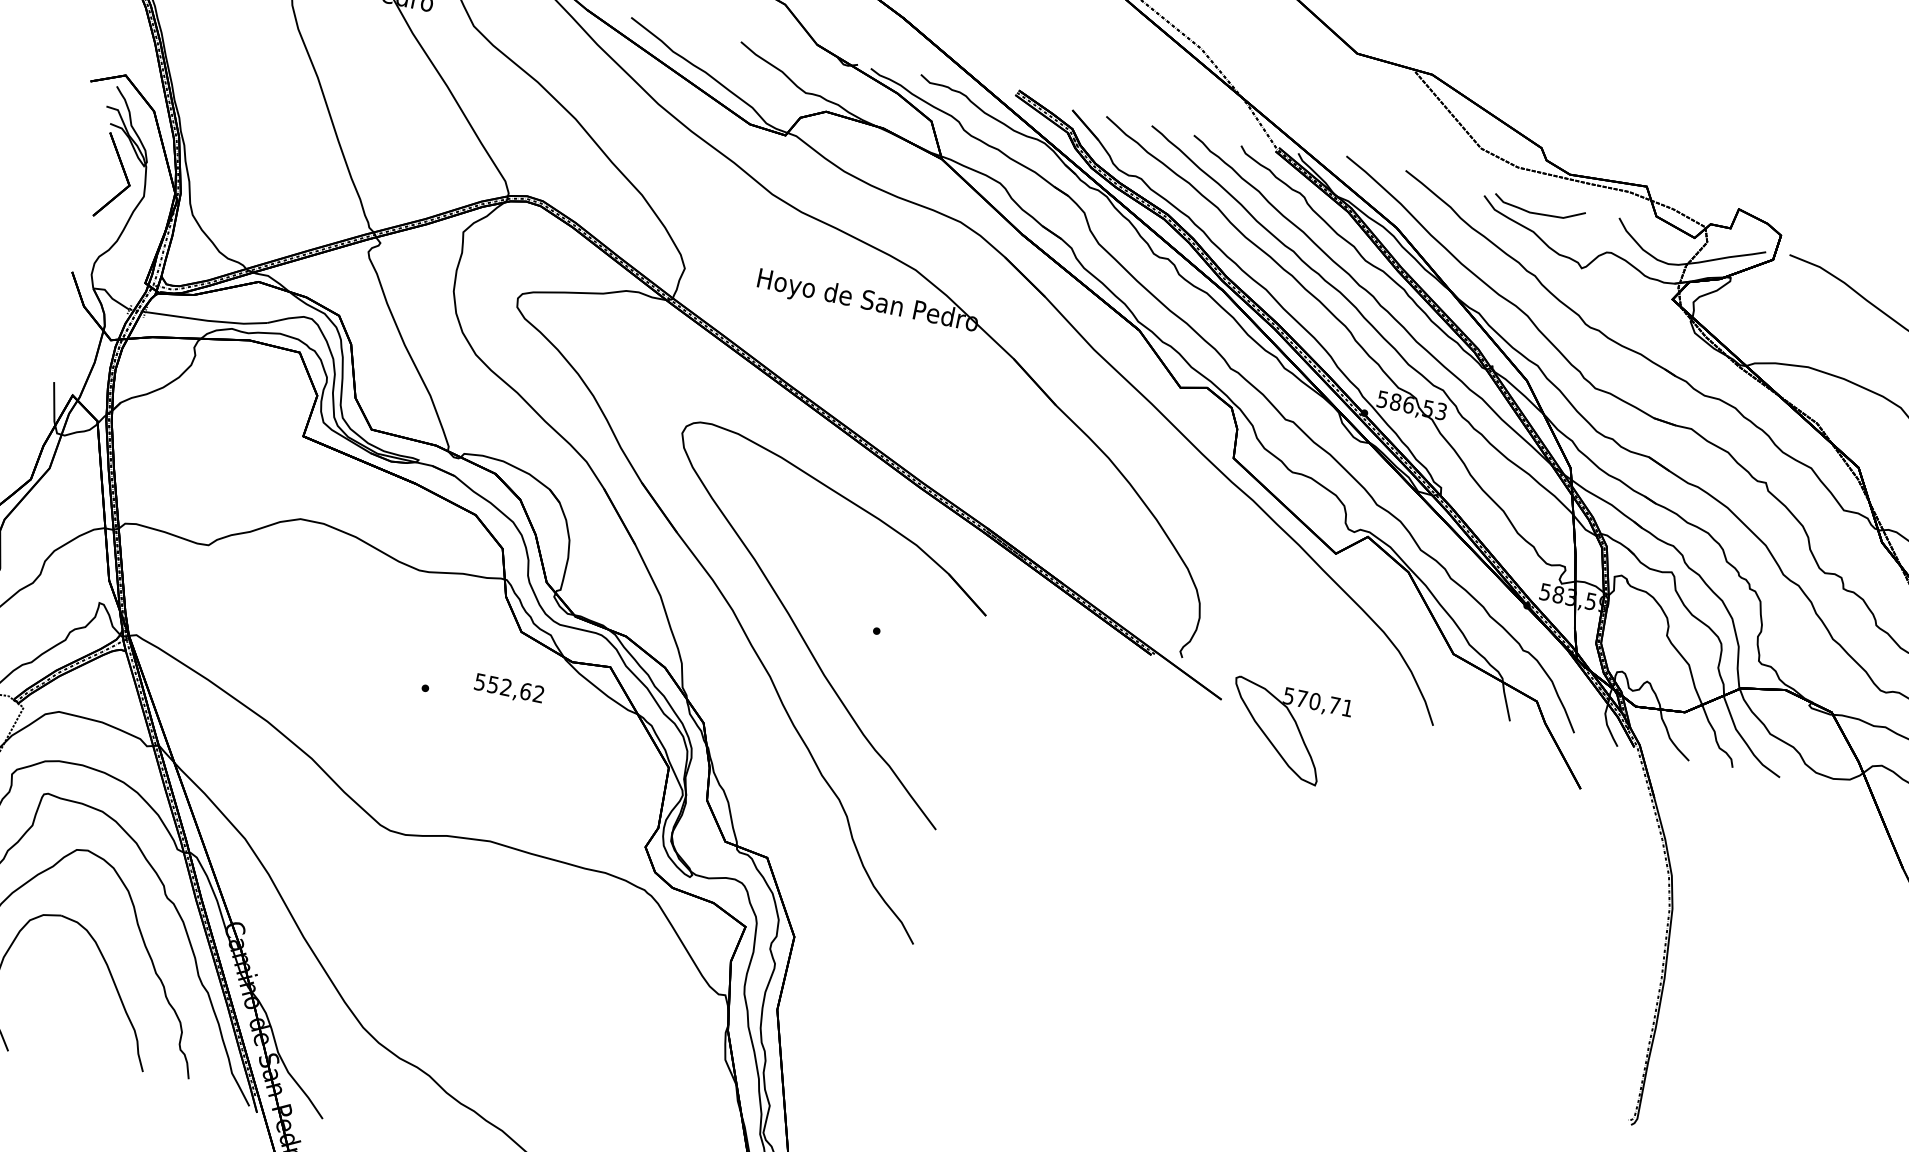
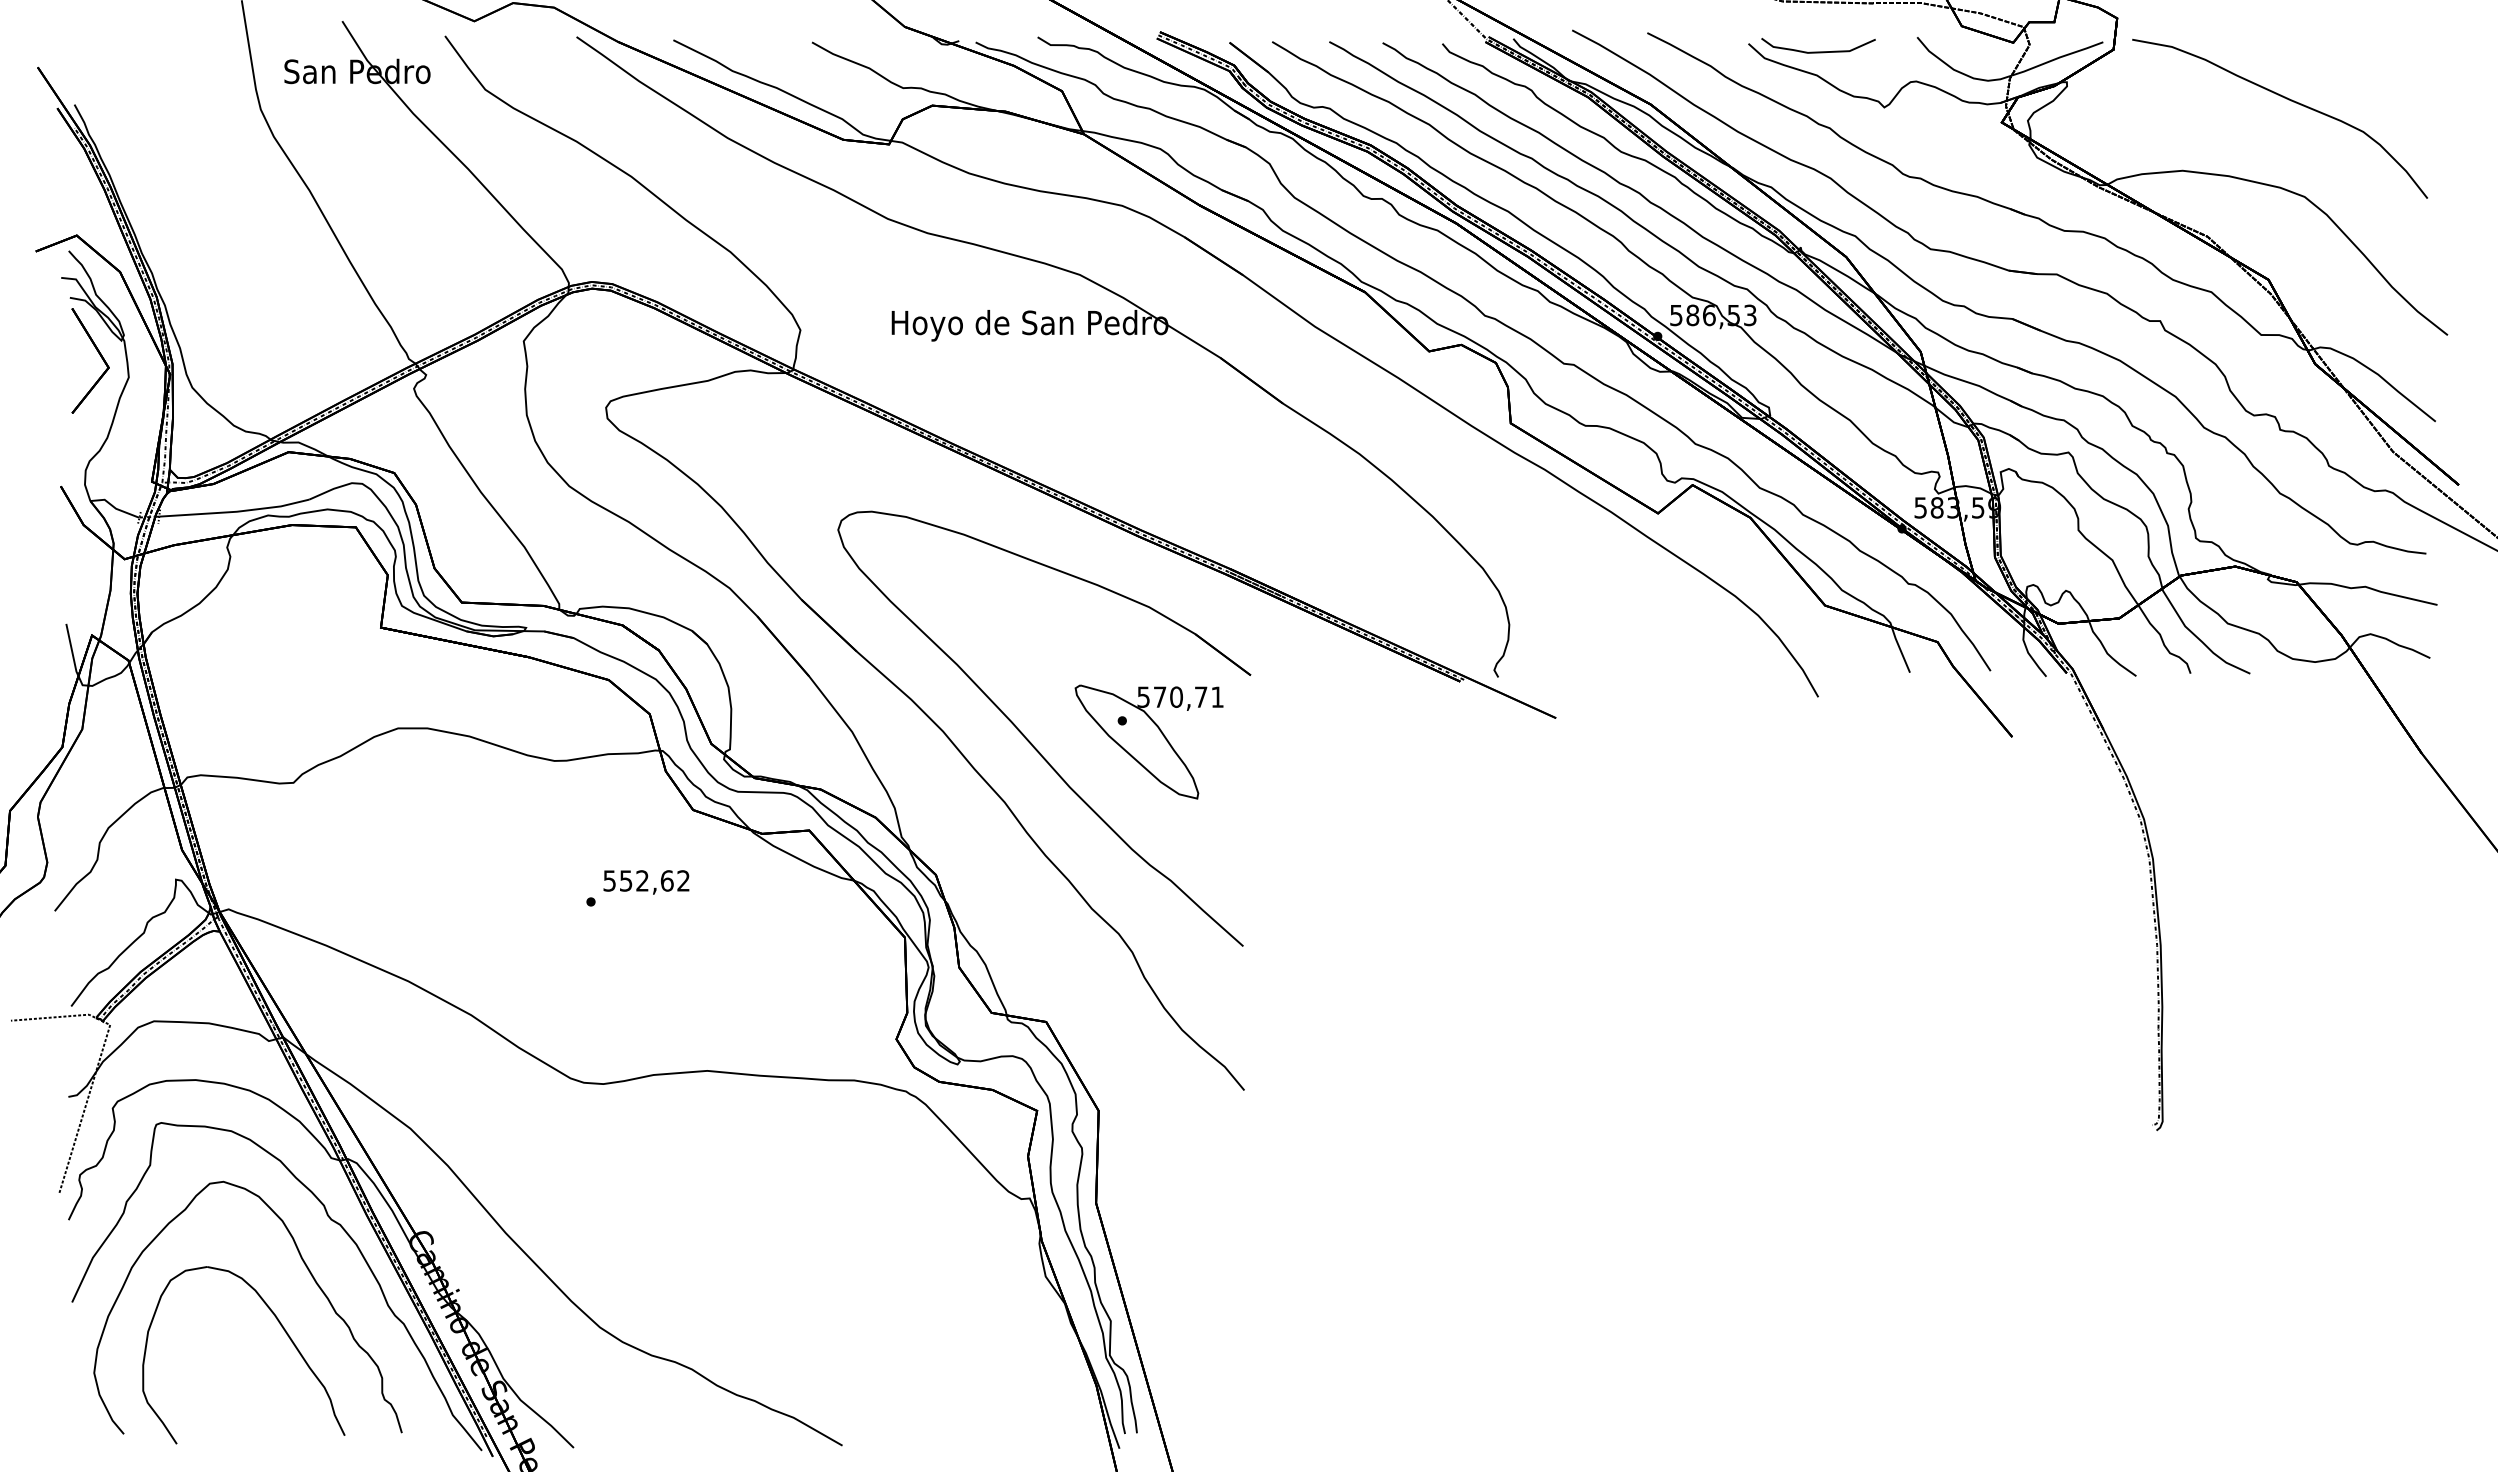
text: (509, 689) -> (646, 882), moved
part: (1285, 732) -> (1148, 741), moved

